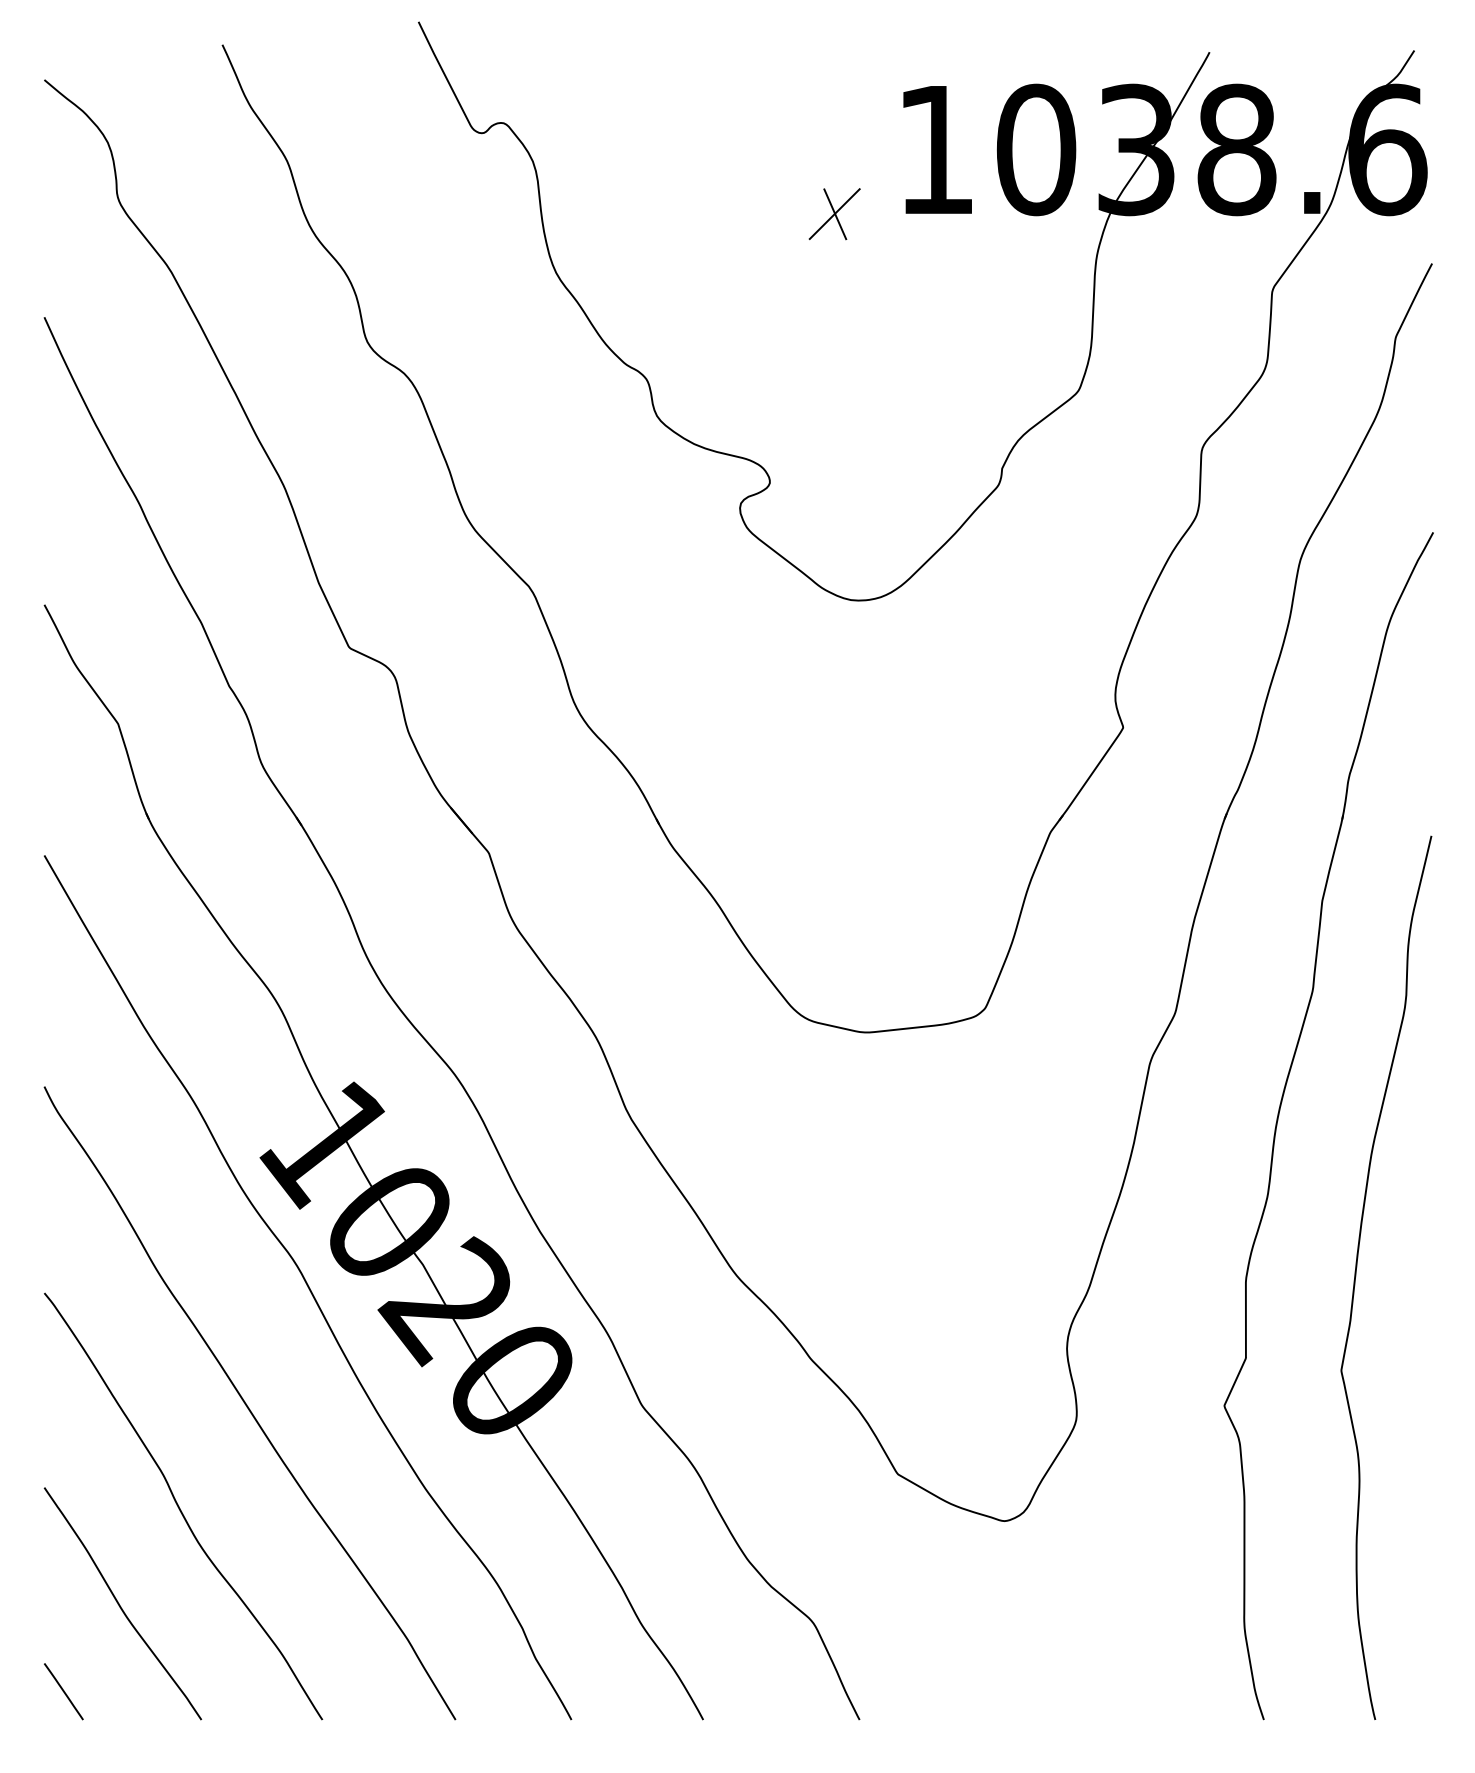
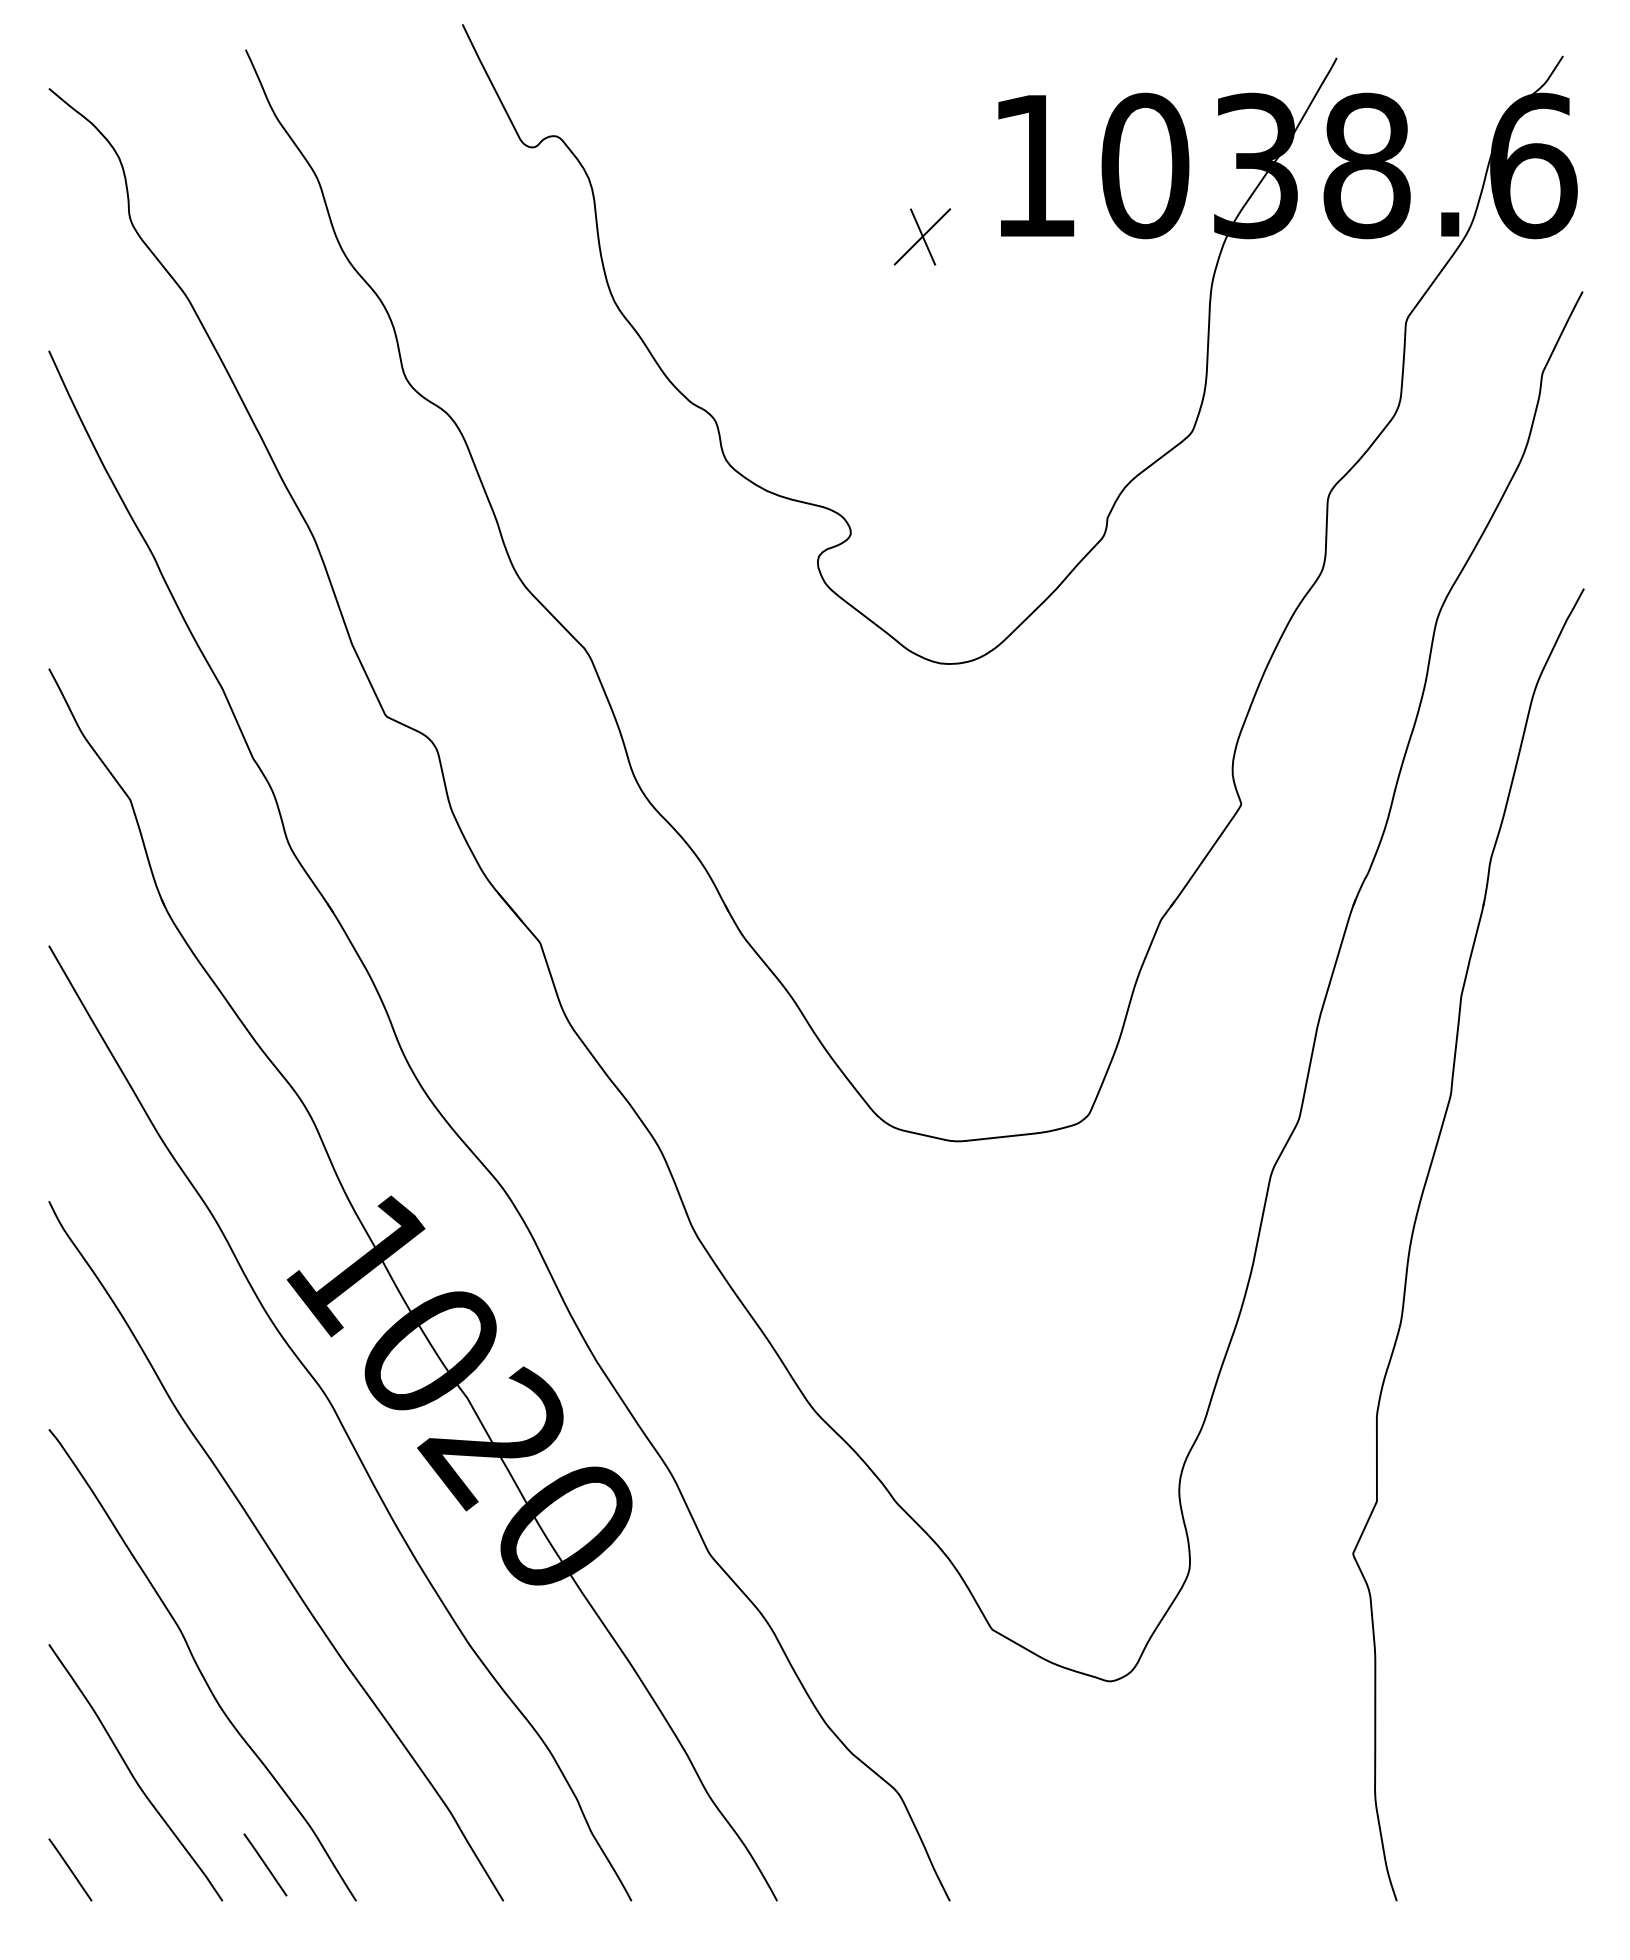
curve: (1356, 1272) -> (1499, 1406), removed
line: (240, 1686) -> (265, 1864), added

